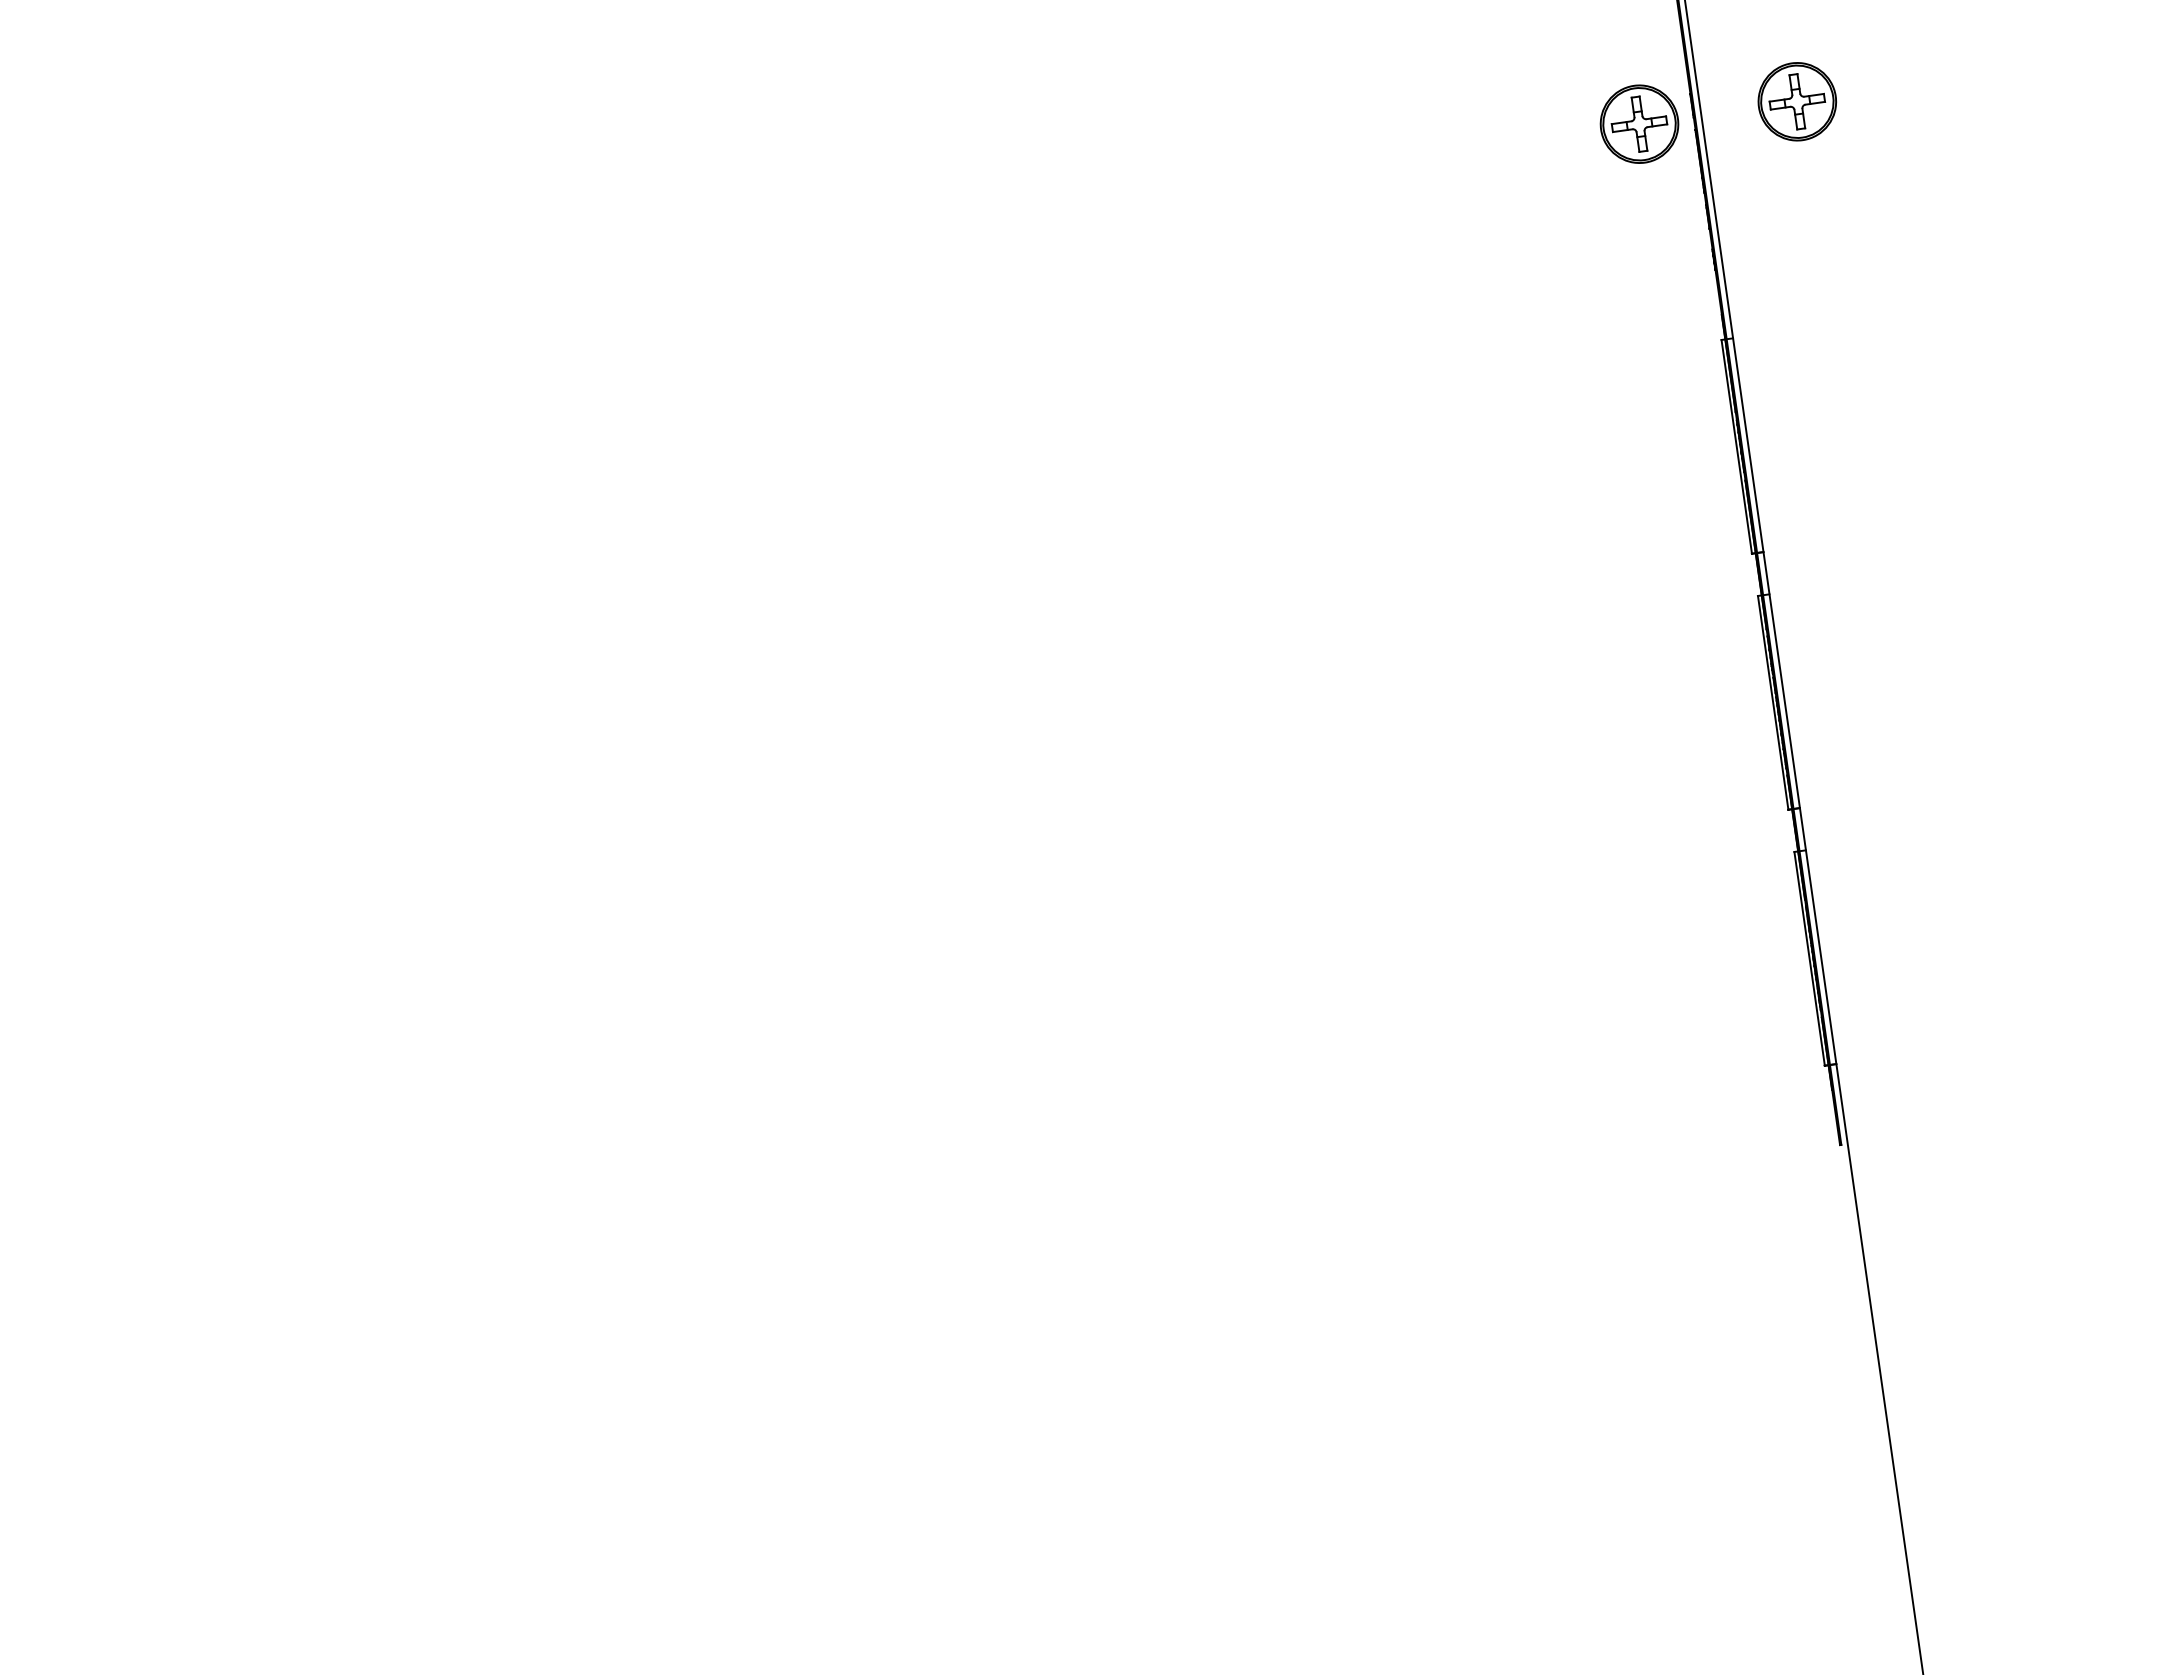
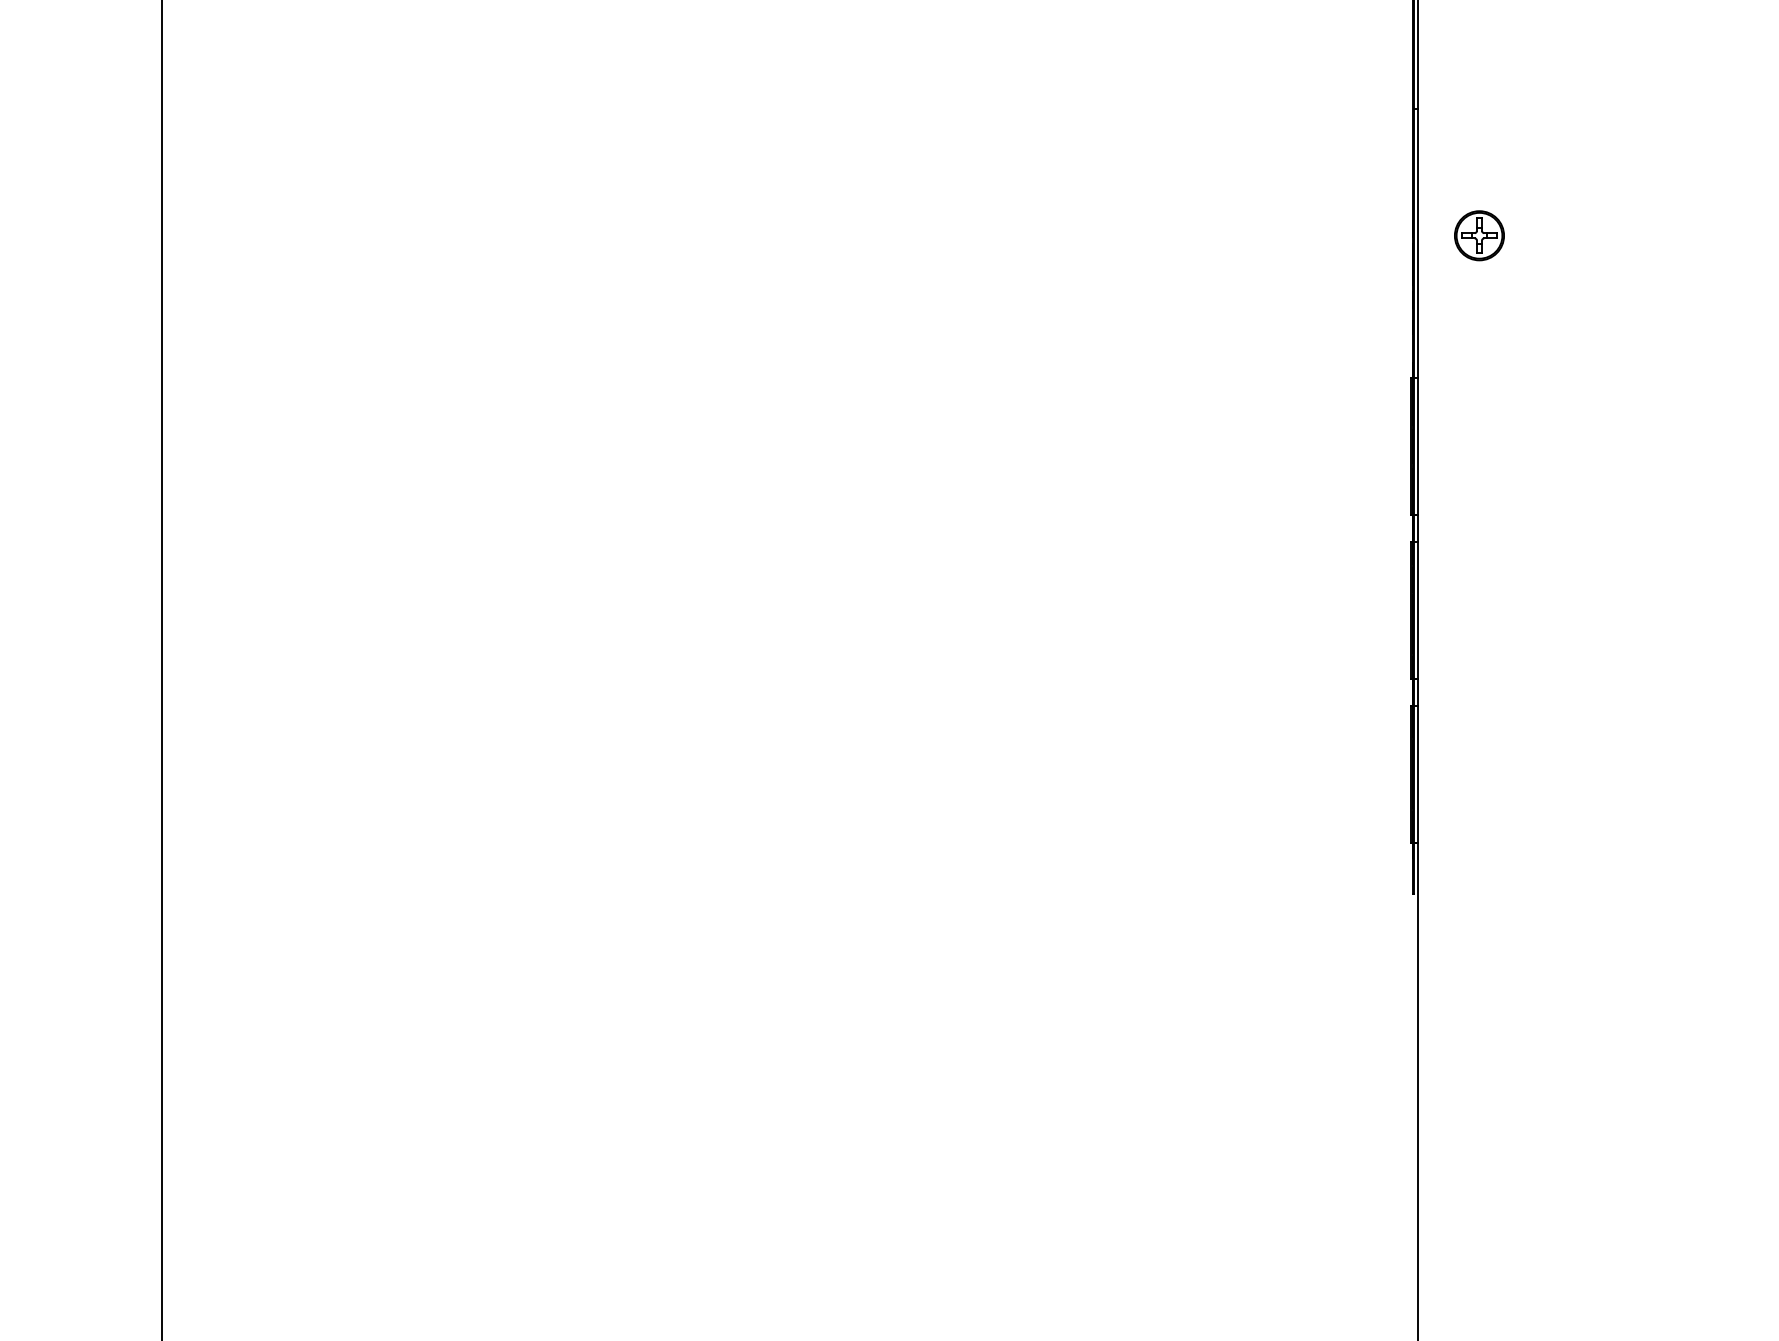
part: (1639, 123) -> (1378, 235), removed

